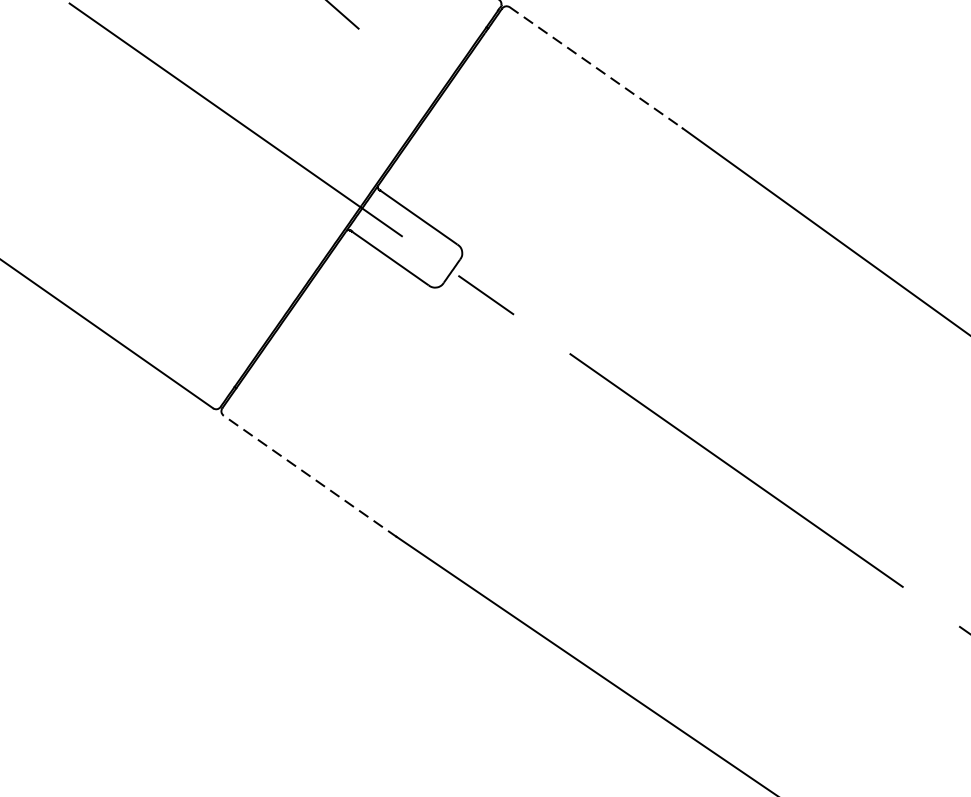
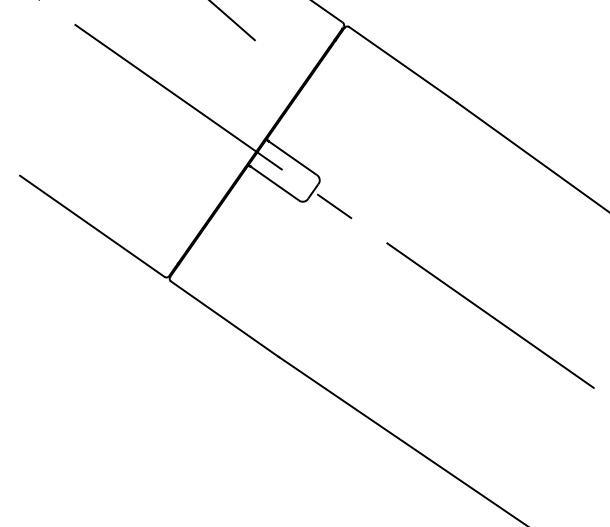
line: (596, 68) -> (403, 65), dashed -> solid
line: (309, 475) -> (224, 318), dashed -> solid

